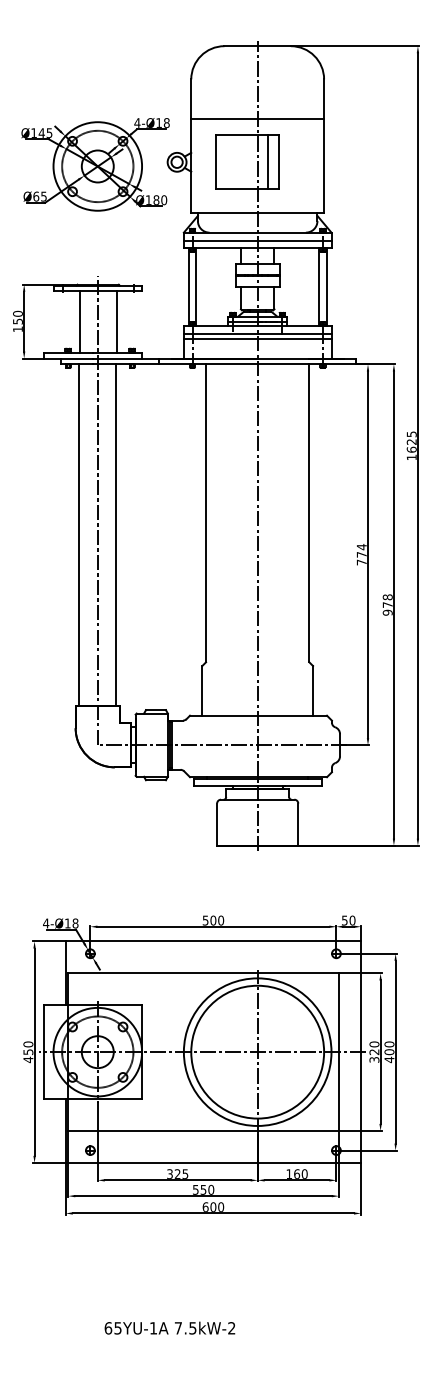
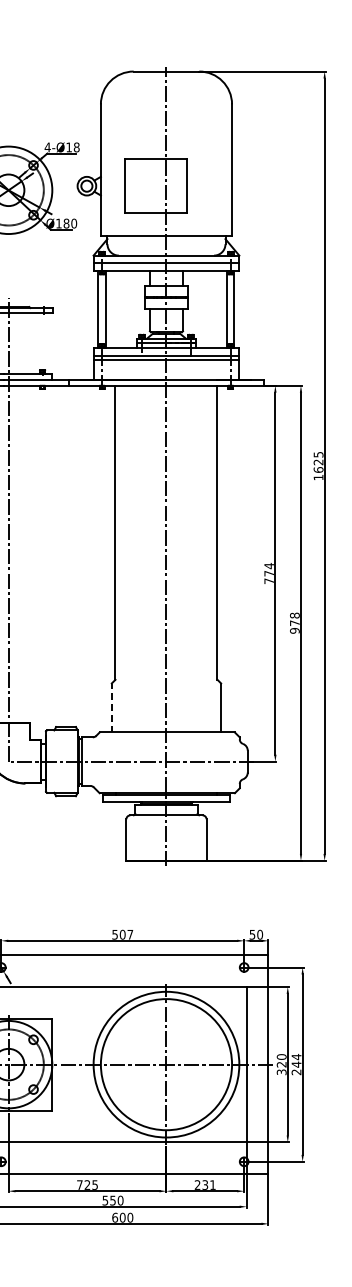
line: (257, 119) -> (166, 143), removed
line: (268, 162) -> (177, 186), removed
line: (116, 321) -> (27, 343), removed
line: (116, 534) -> (27, 553), removed
line: (202, 691) -> (111, 708), solid -> dashed
text: (221, 920) -> (130, 934), 500 -> 507
text: (389, 1052) -> (296, 1064), 400 -> 244
text: (169, 1173) -> (79, 1184), 325 -> 725
text: (296, 1173) -> (204, 1184), 160 -> 231

